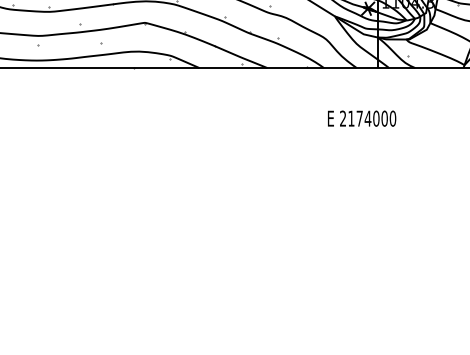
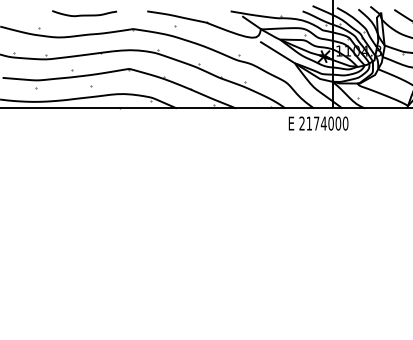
text: (361, 118) -> (318, 123), moved

